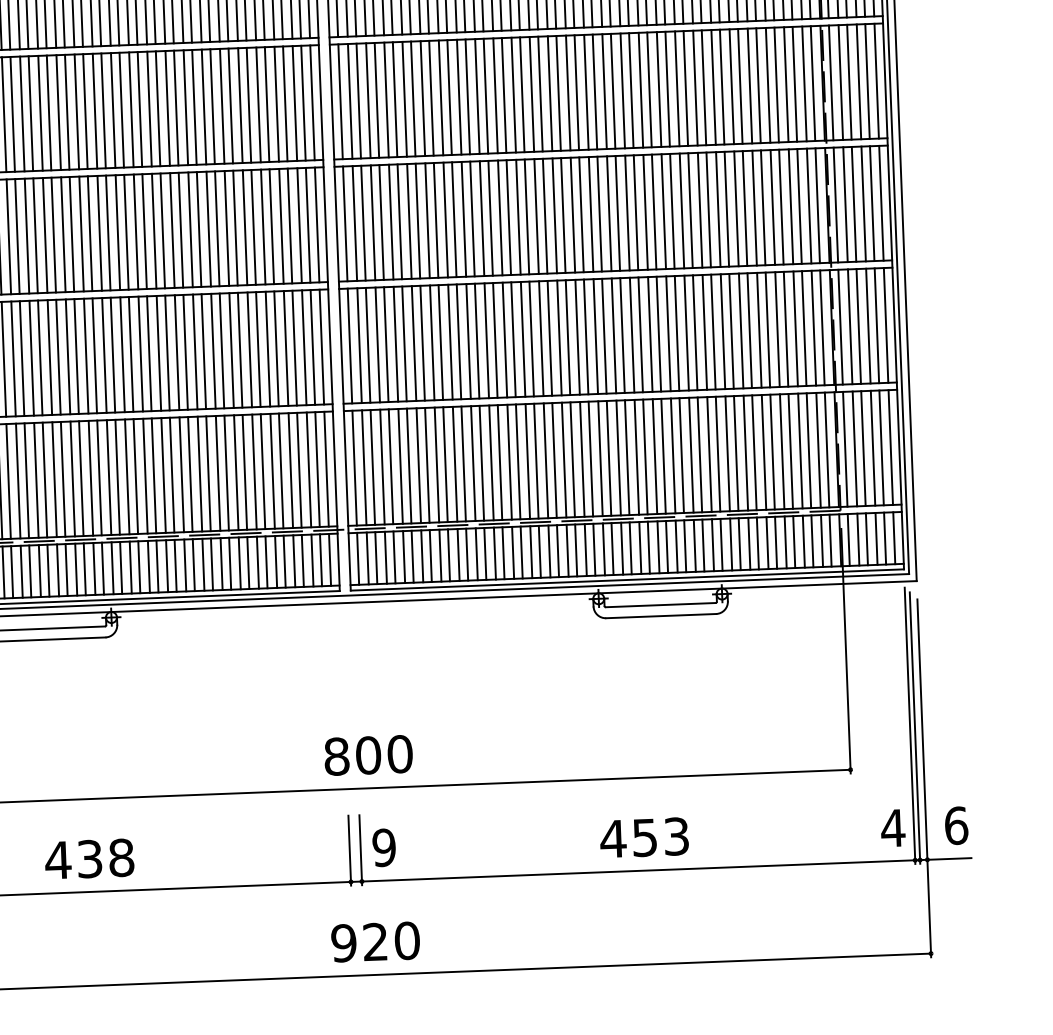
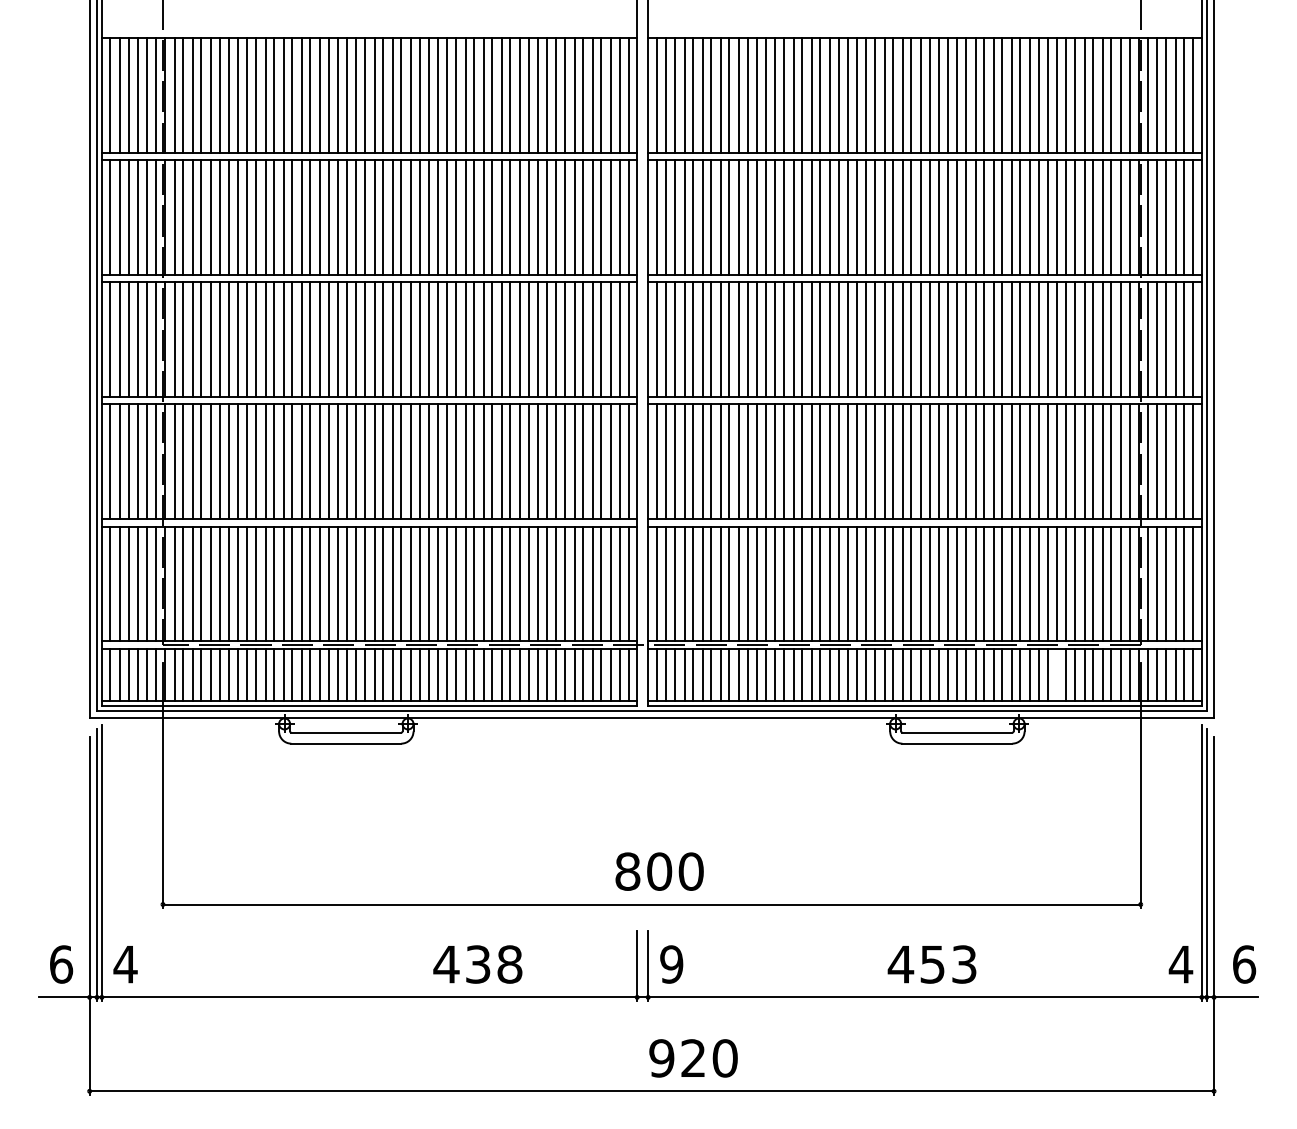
line: (757, 543) -> (1056, 674), removed
text: (89, 859) -> (477, 964), moved
text: (375, 942) -> (693, 1058), moved

